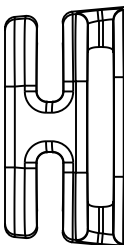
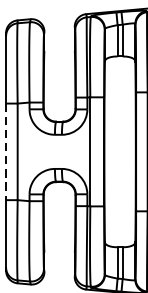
line: (5, 127) -> (6, 152), solid -> dashed

